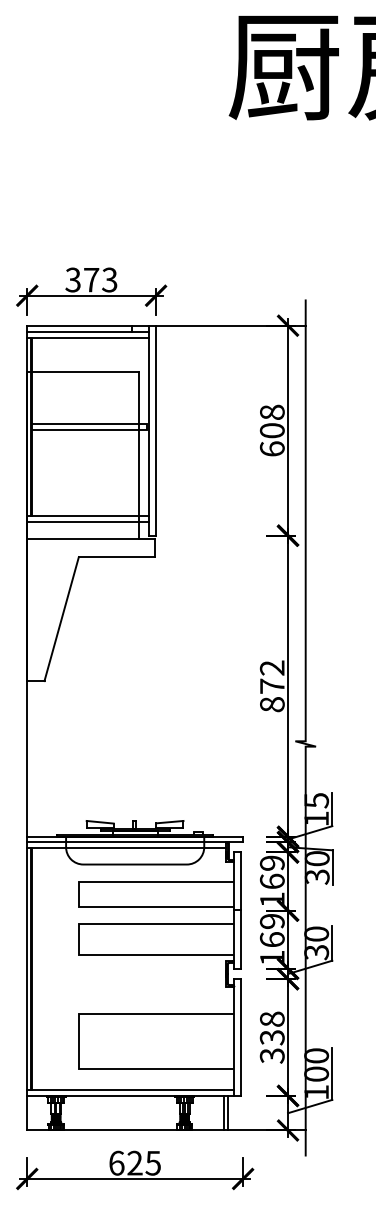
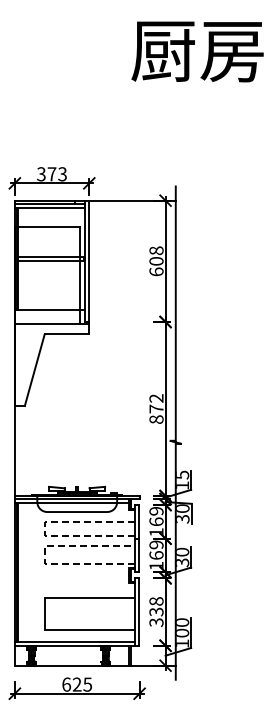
line: (87, 522) -> (49, 314), removed
line: (78, 894) -> (44, 529), solid -> dashed
line: (78, 939) -> (44, 555), solid -> dashed

